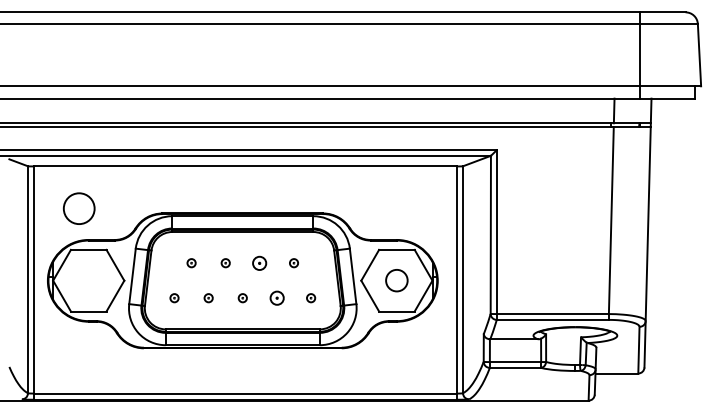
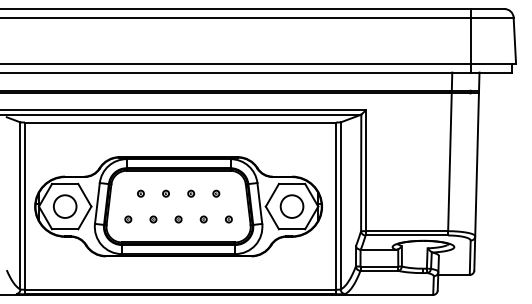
circle: (79, 208) -> (65, 206), moved
part: (260, 262) -> (191, 193), size x0.62
circle: (396, 280) -> (291, 206), size x1.43
part: (276, 298) -> (203, 219), size x0.62

